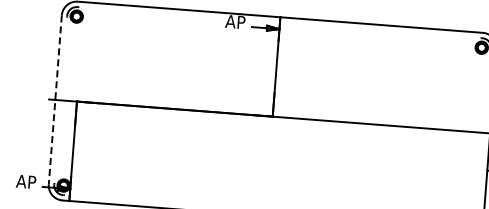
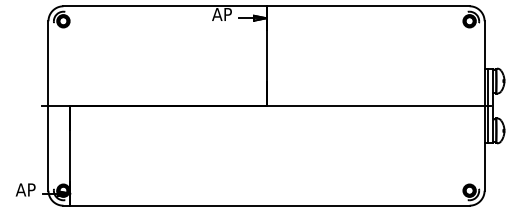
line: (55, 100) -> (48, 106), dashed -> solid

